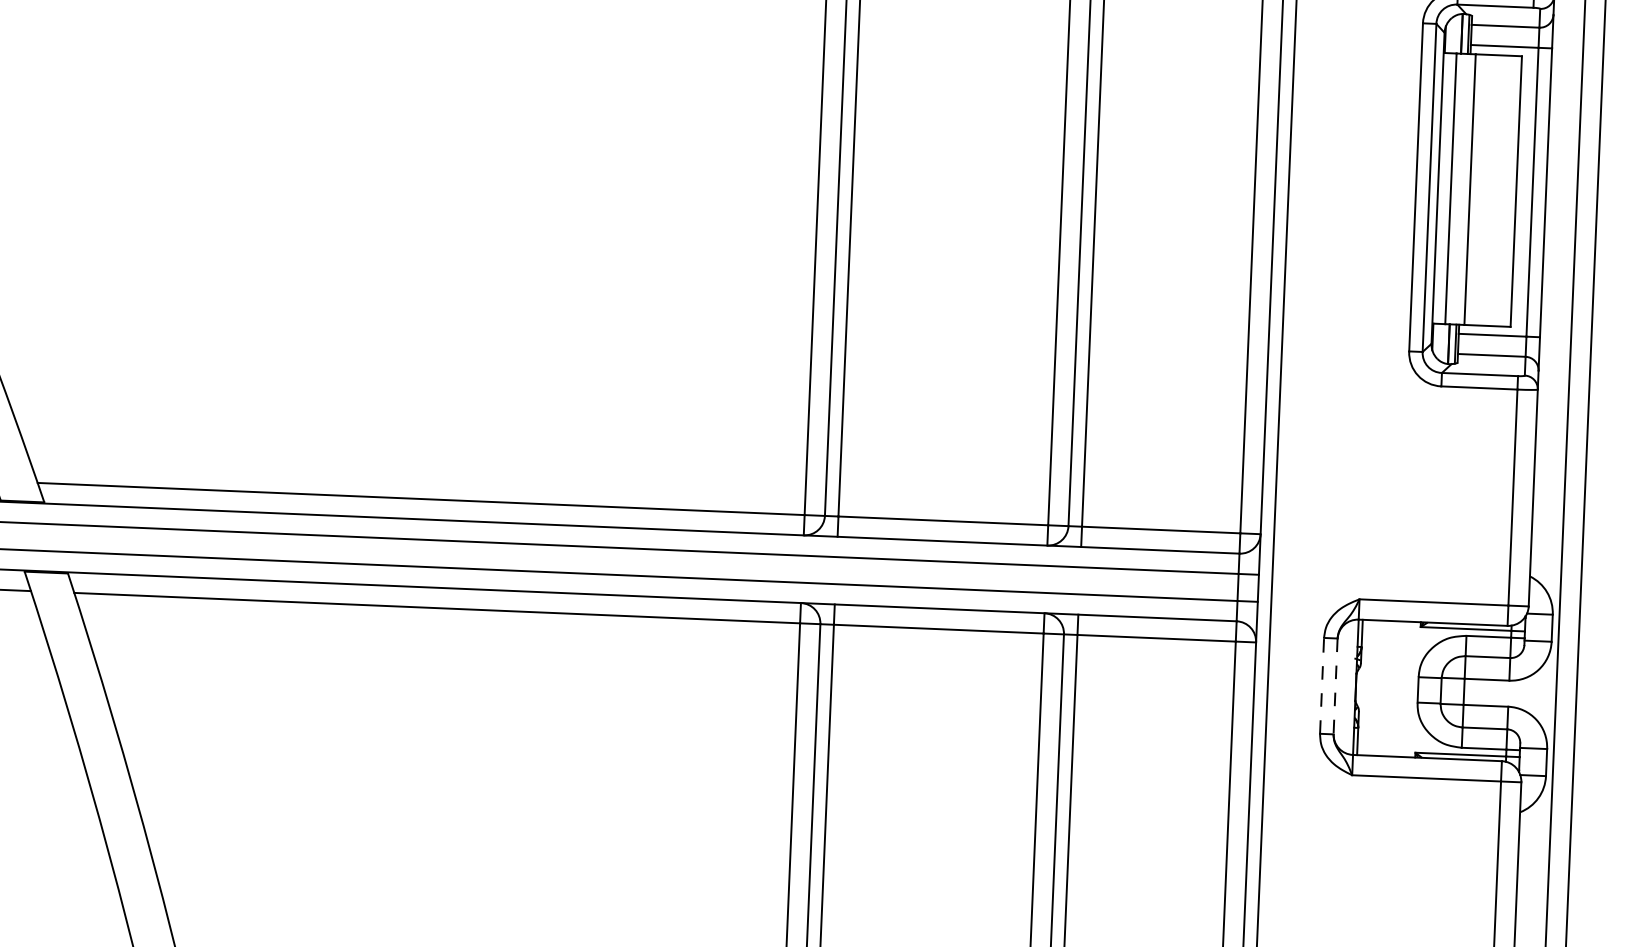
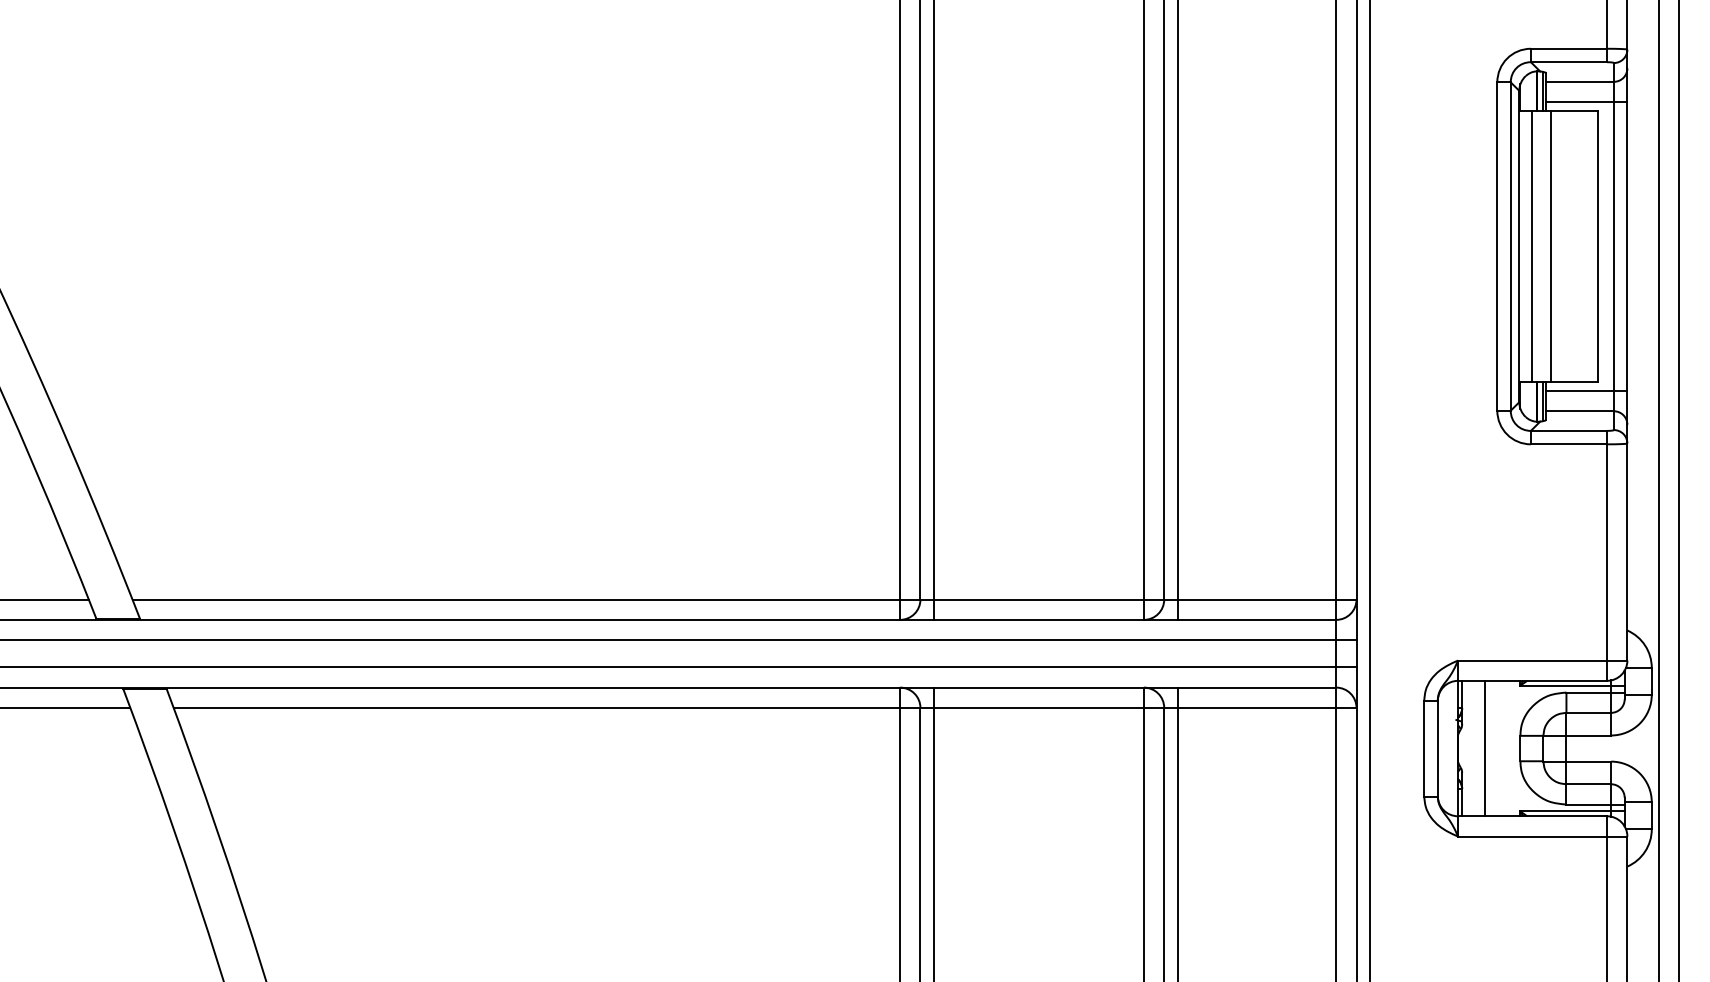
line: (1322, 685) -> (1424, 748), dashed -> solid
line: (1335, 686) -> (1437, 748), dashed -> solid
line: (1382, 688) -> (1484, 748), added

